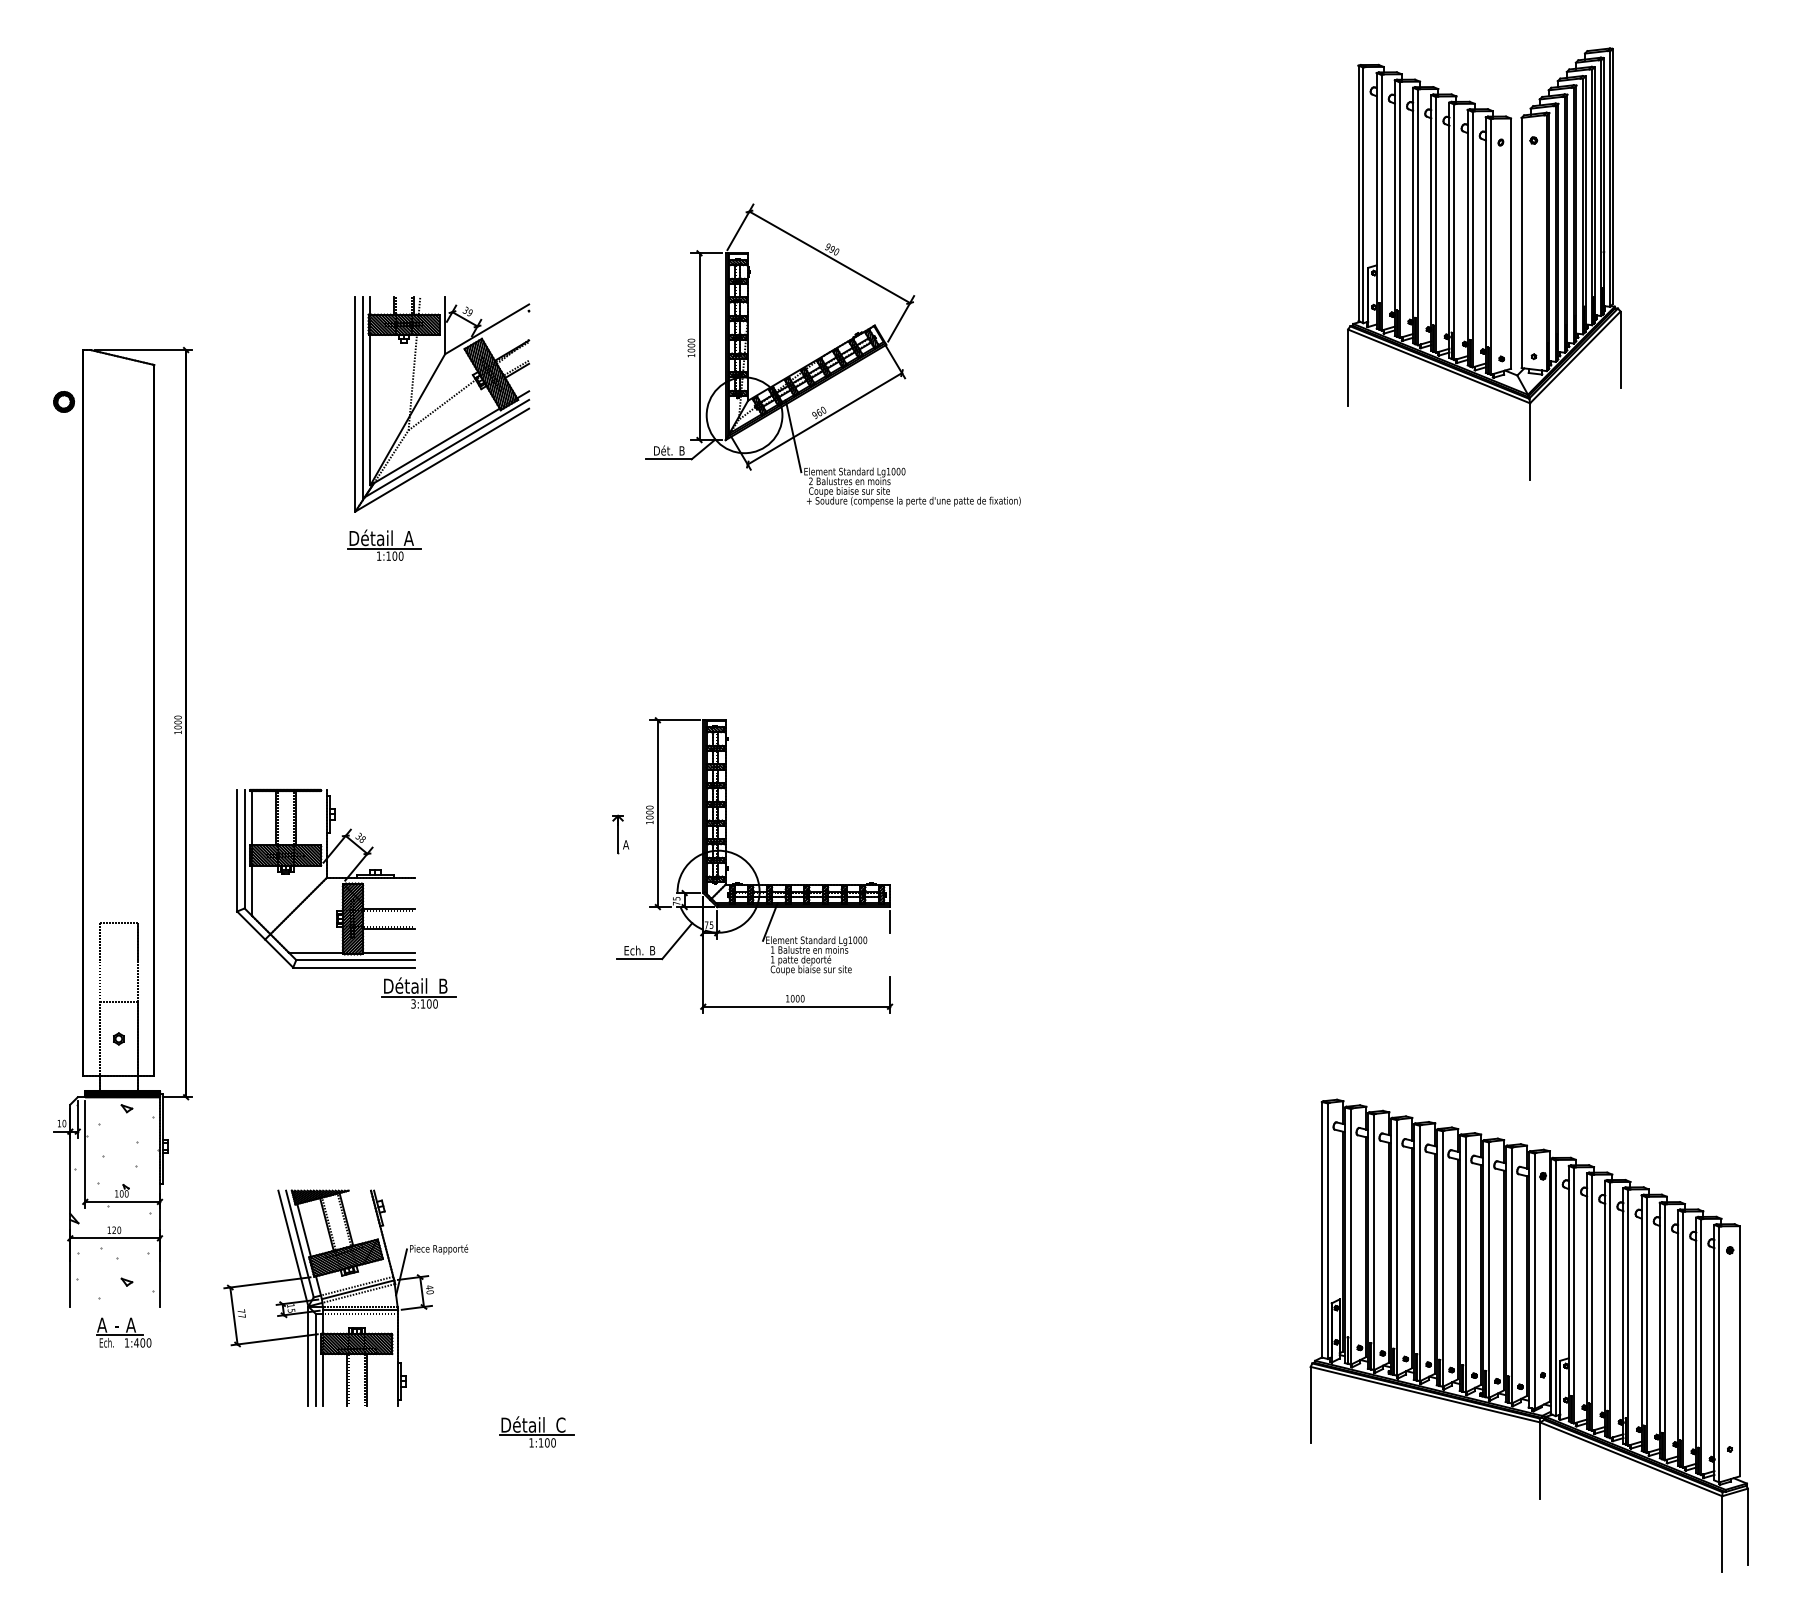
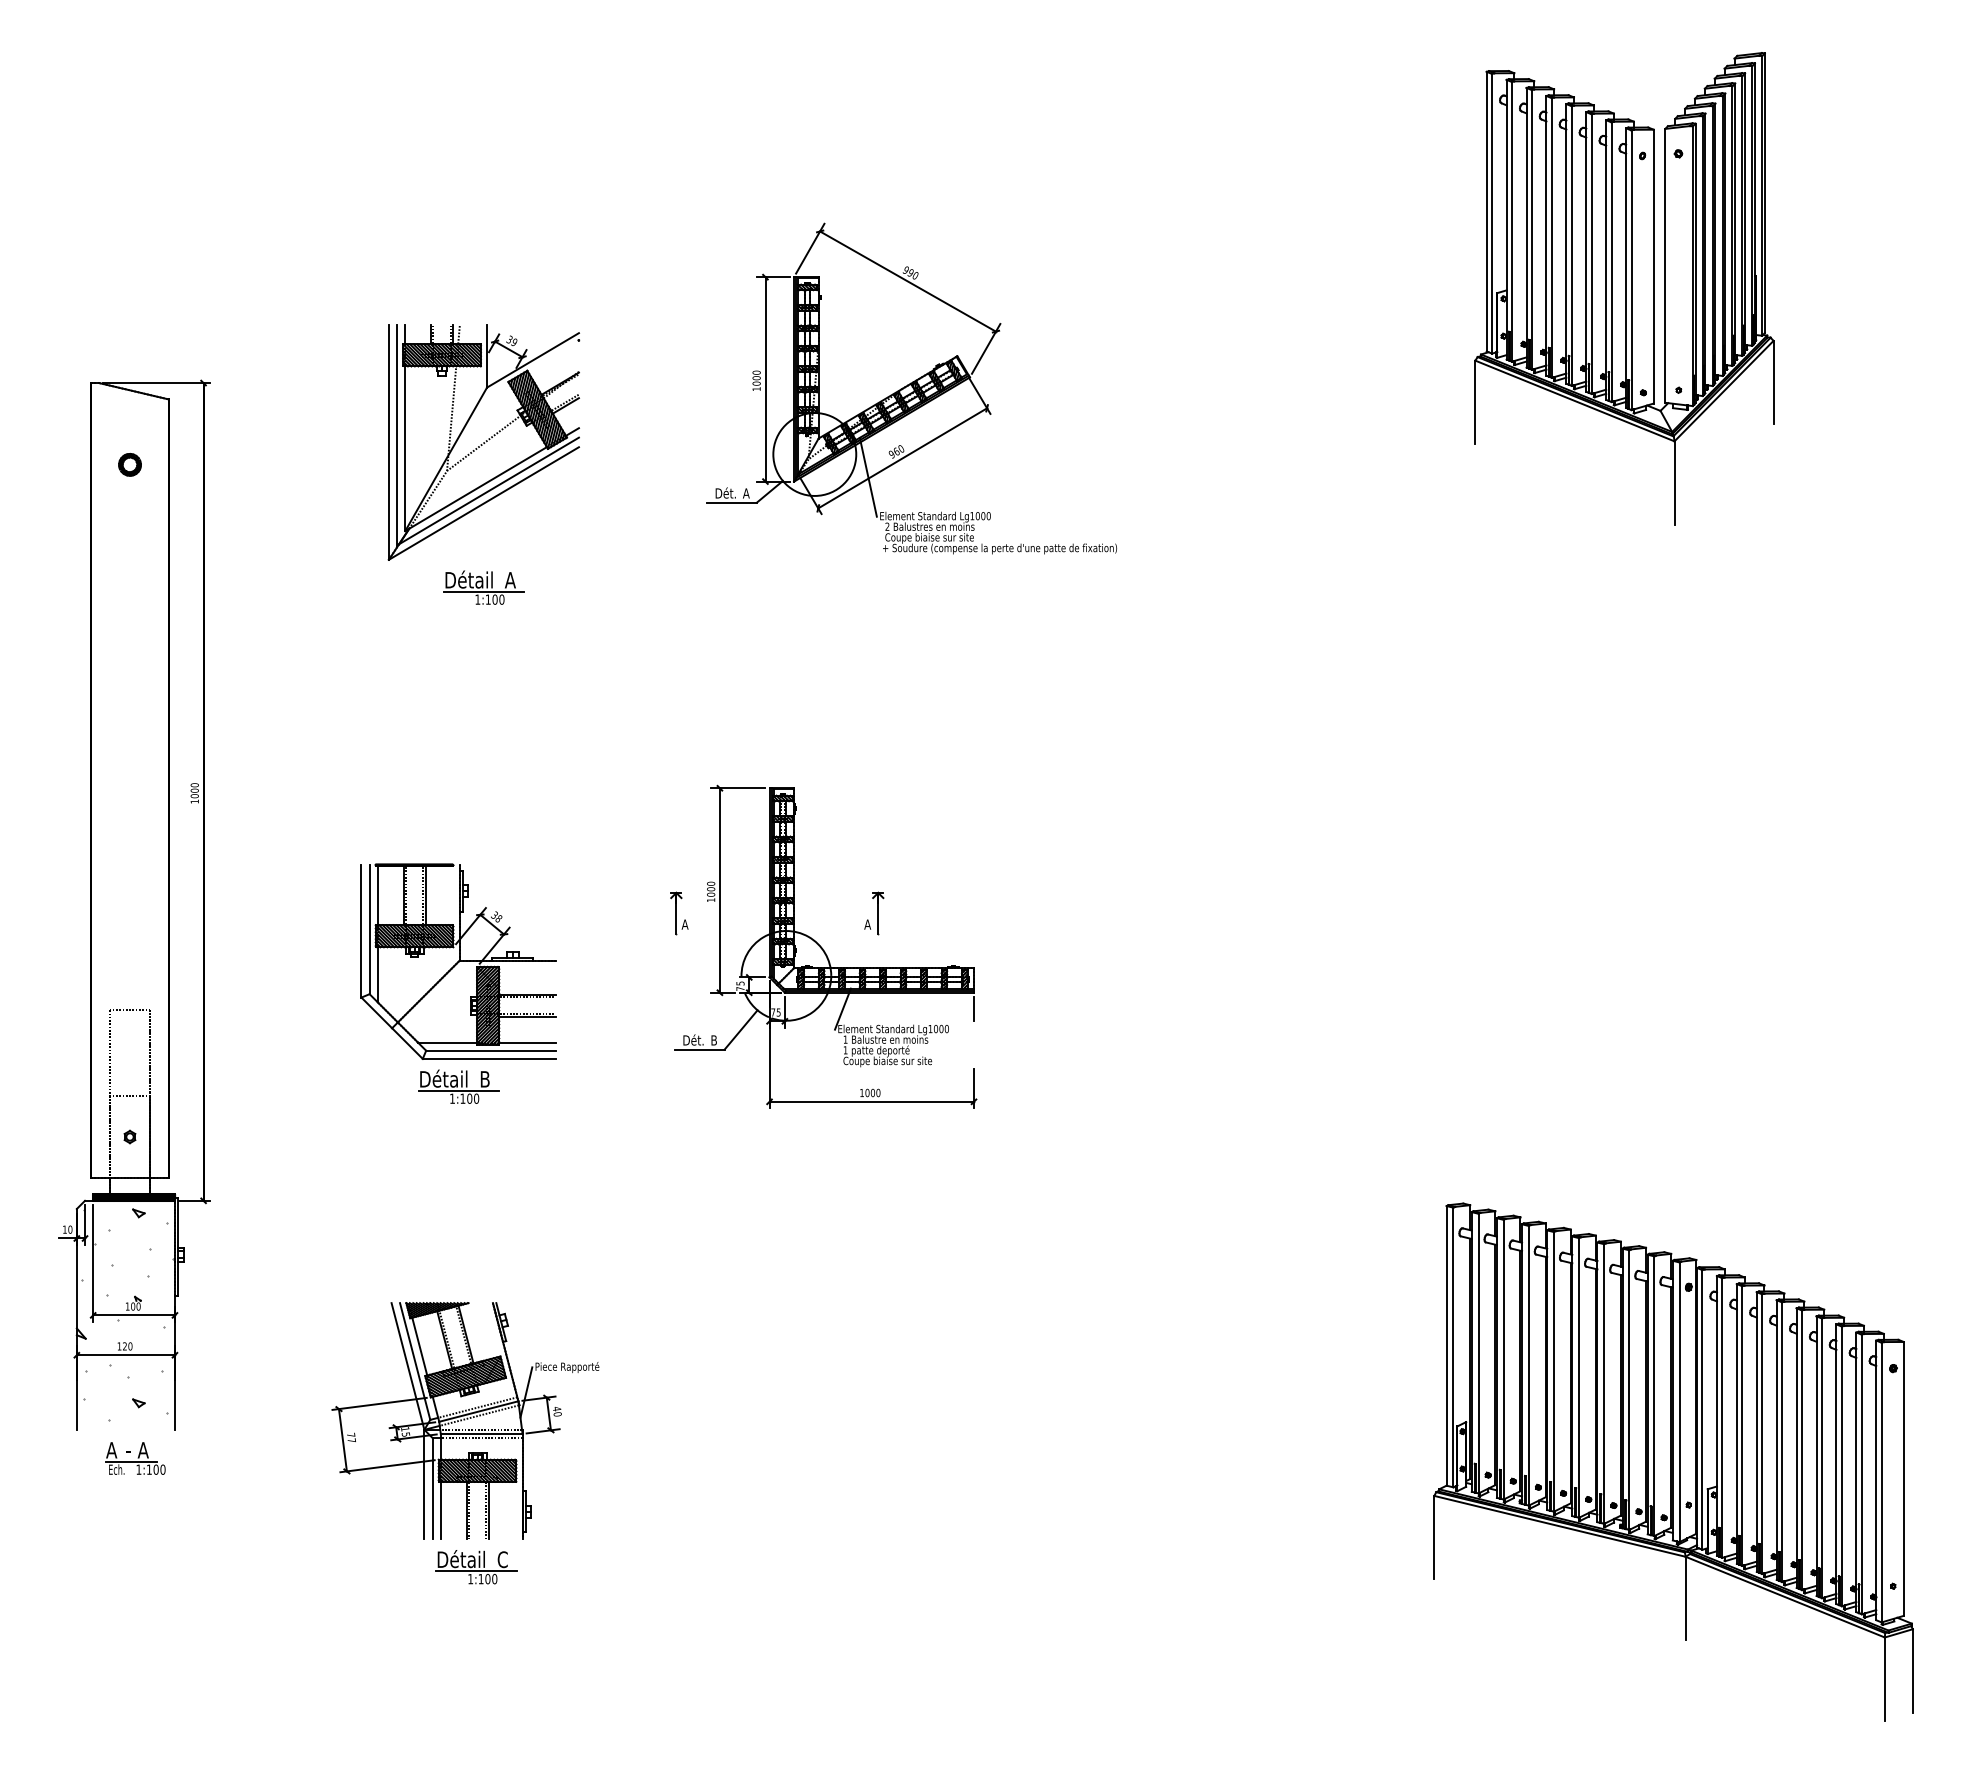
part: (63, 401) -> (129, 464), moved
text: (682, 450) -> (746, 493), B -> A
part: (384, 545) -> (483, 587), moved
part: (799, 834) -> (874, 913), added
part: (325, 878) -> (458, 961), moved
text: (633, 949) -> (693, 1039), Ech. -> Dét.
text: (413, 1003) -> (452, 1098), 3:100 -> 1:100
part: (345, 1297) -> (465, 1420), moved
text: (136, 1342) -> (149, 1469), 1:400 -> 1:100
part: (536, 1432) -> (476, 1567), moved

